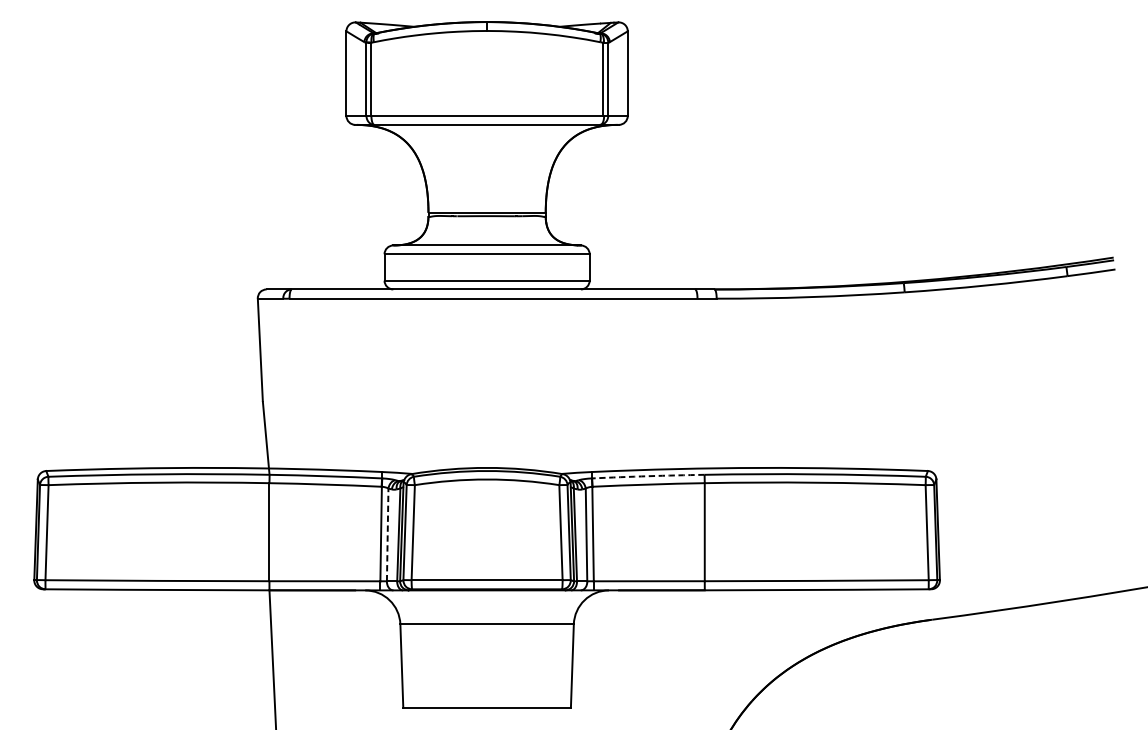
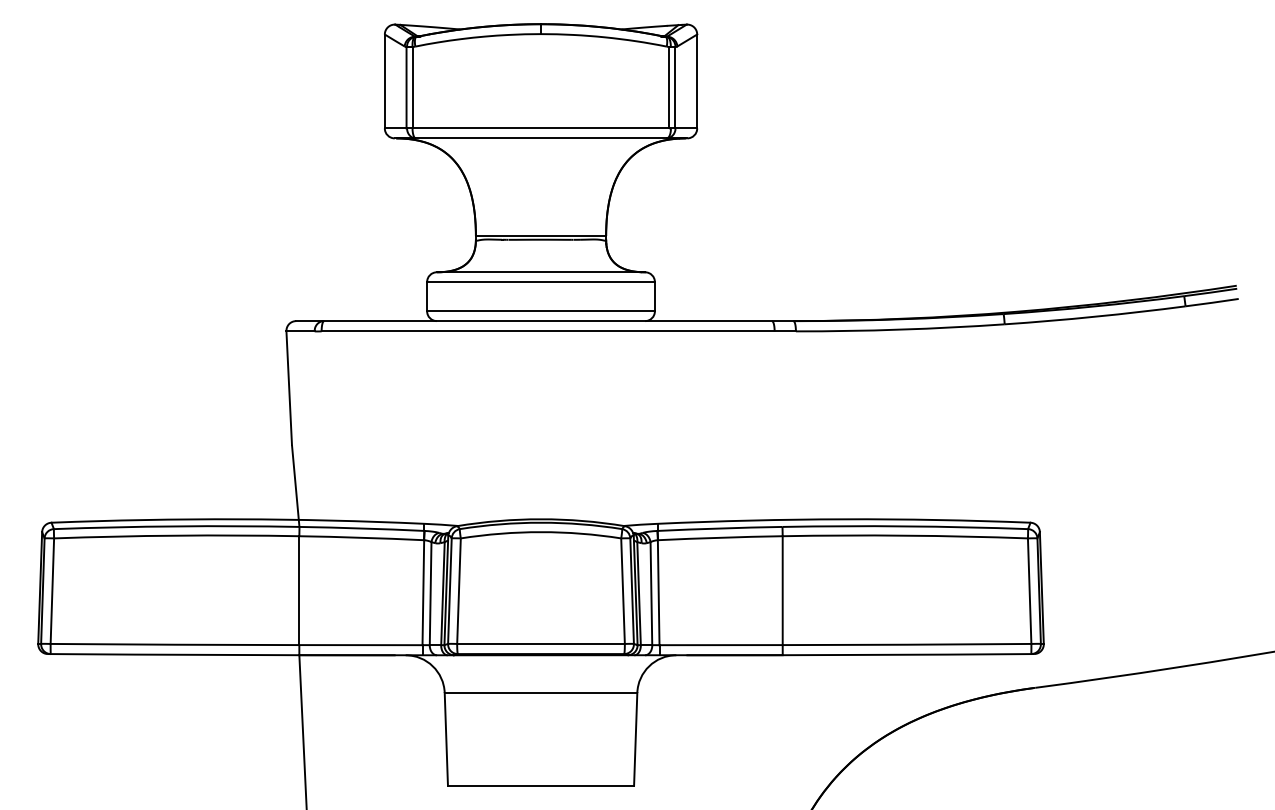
arc: (648, 476) -> (720, 528), dashed -> solid
line: (387, 534) -> (430, 593), dashed -> solid

